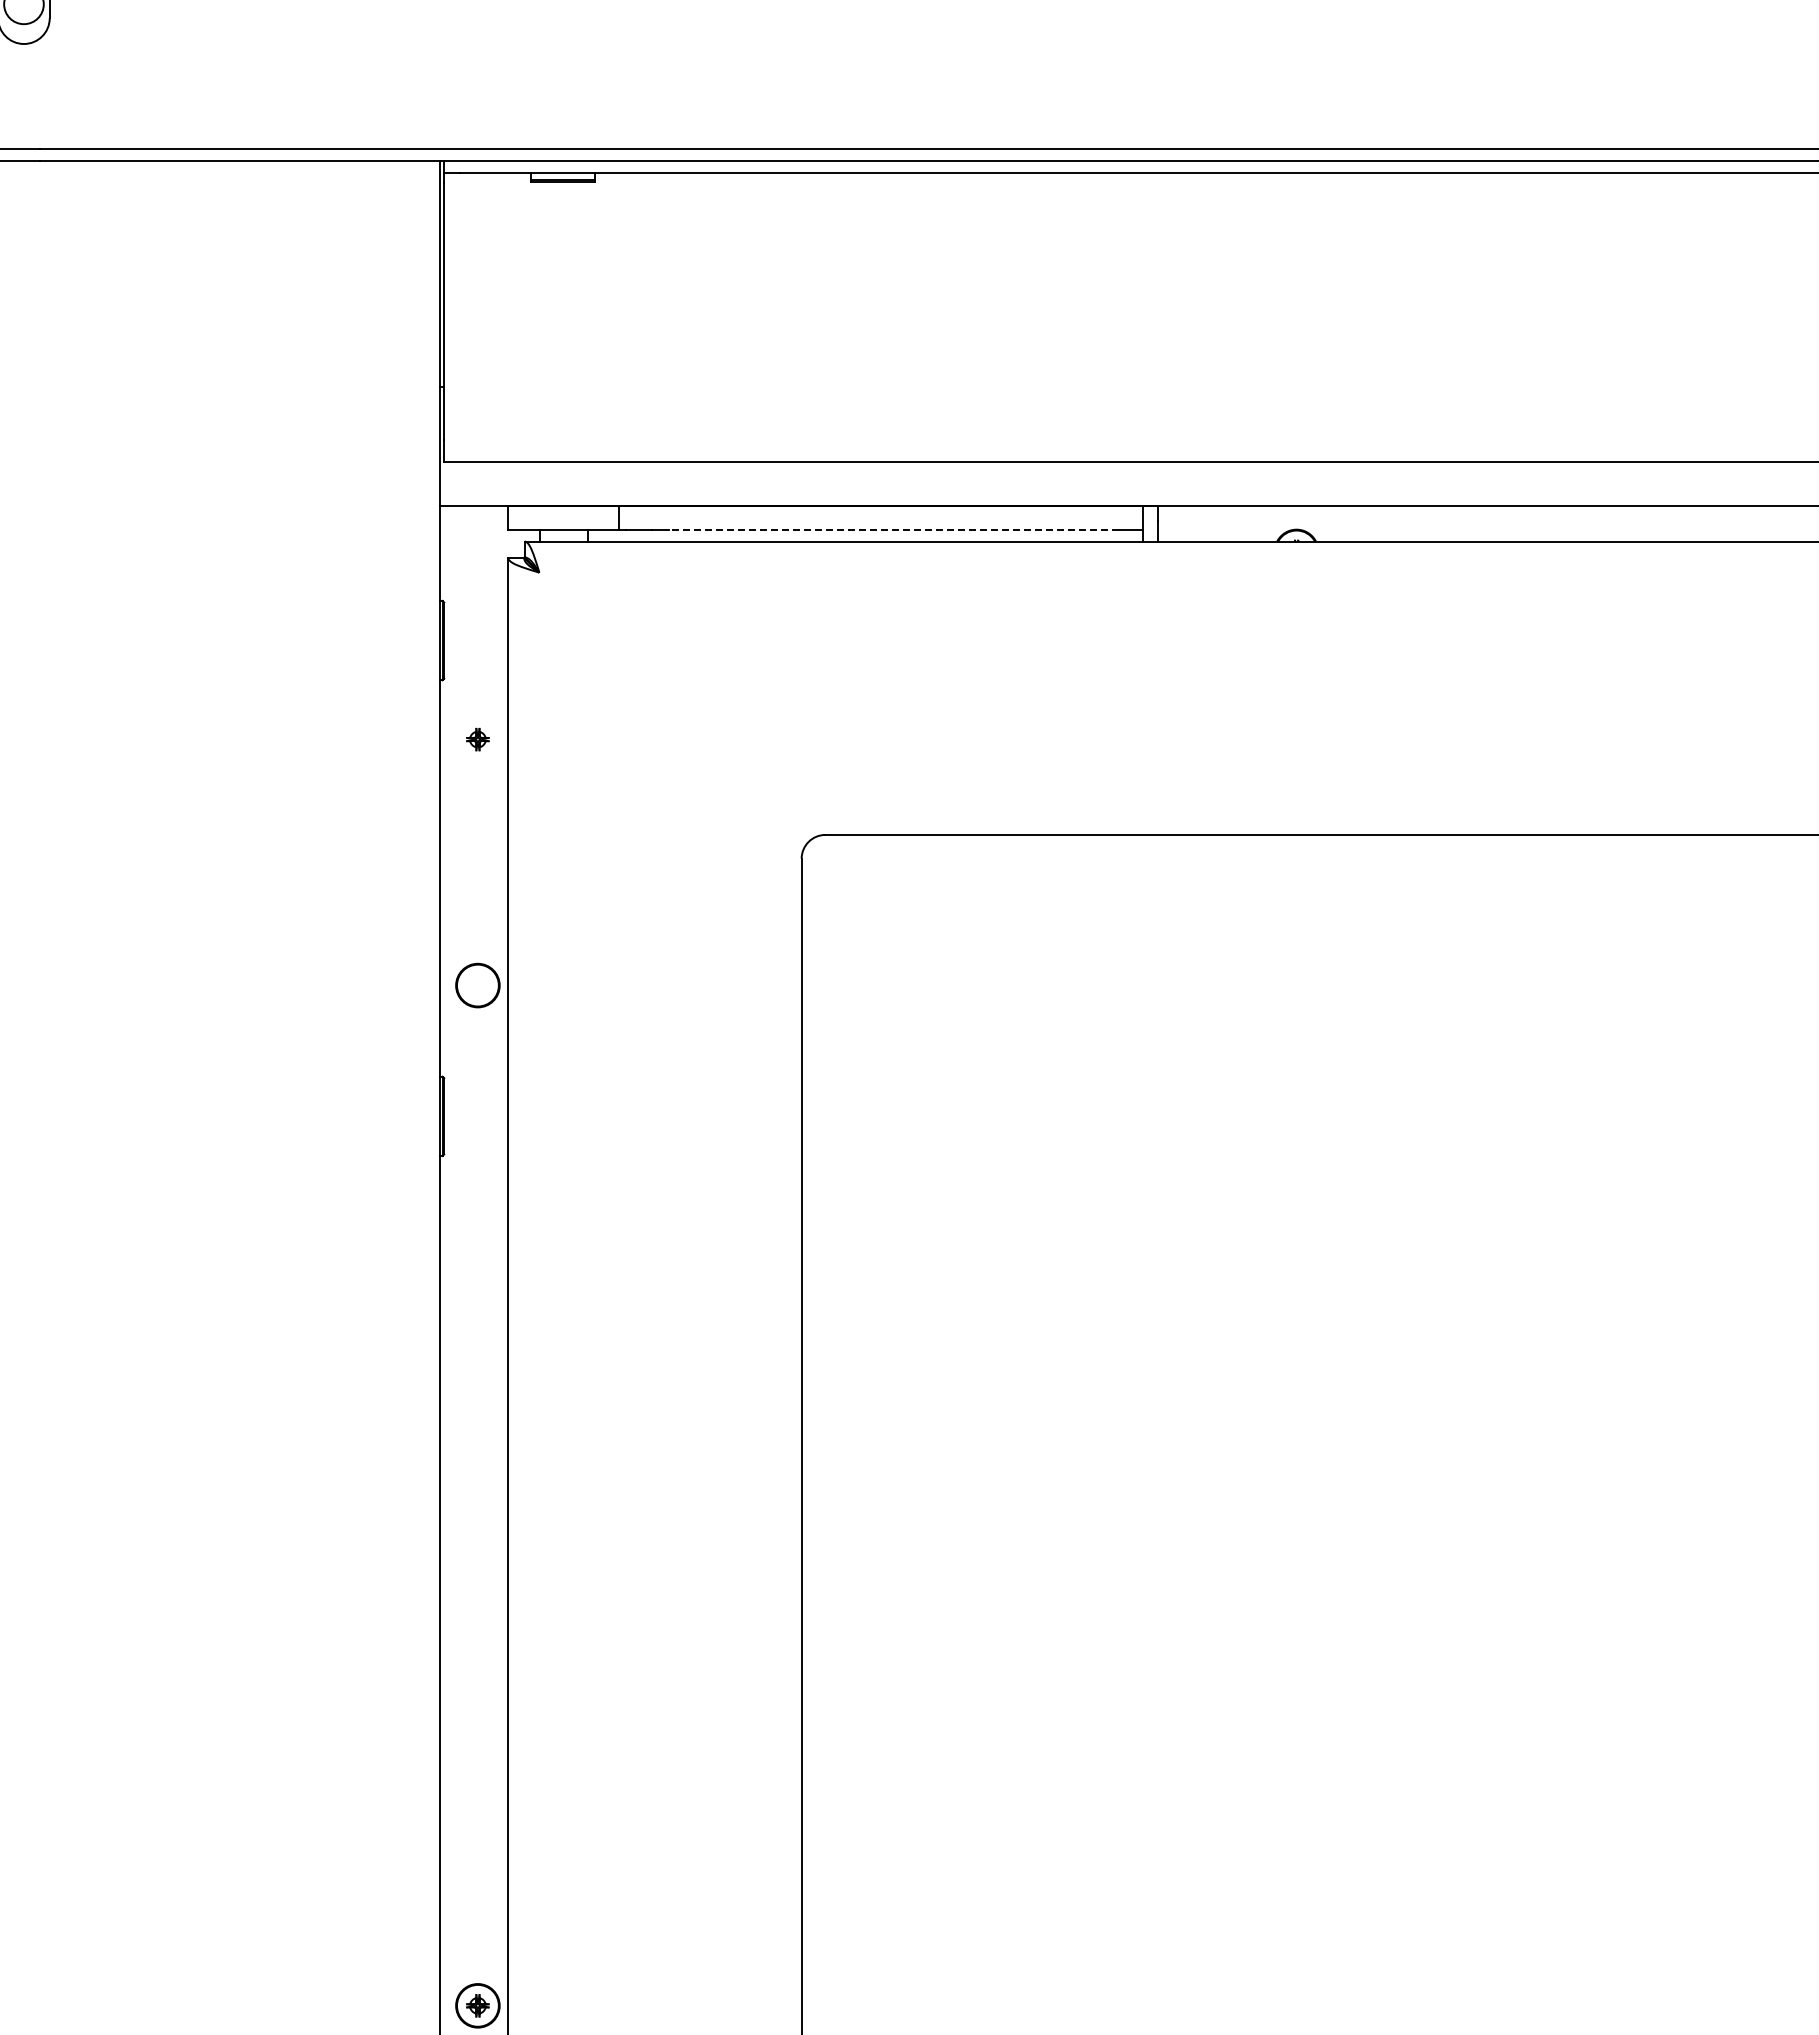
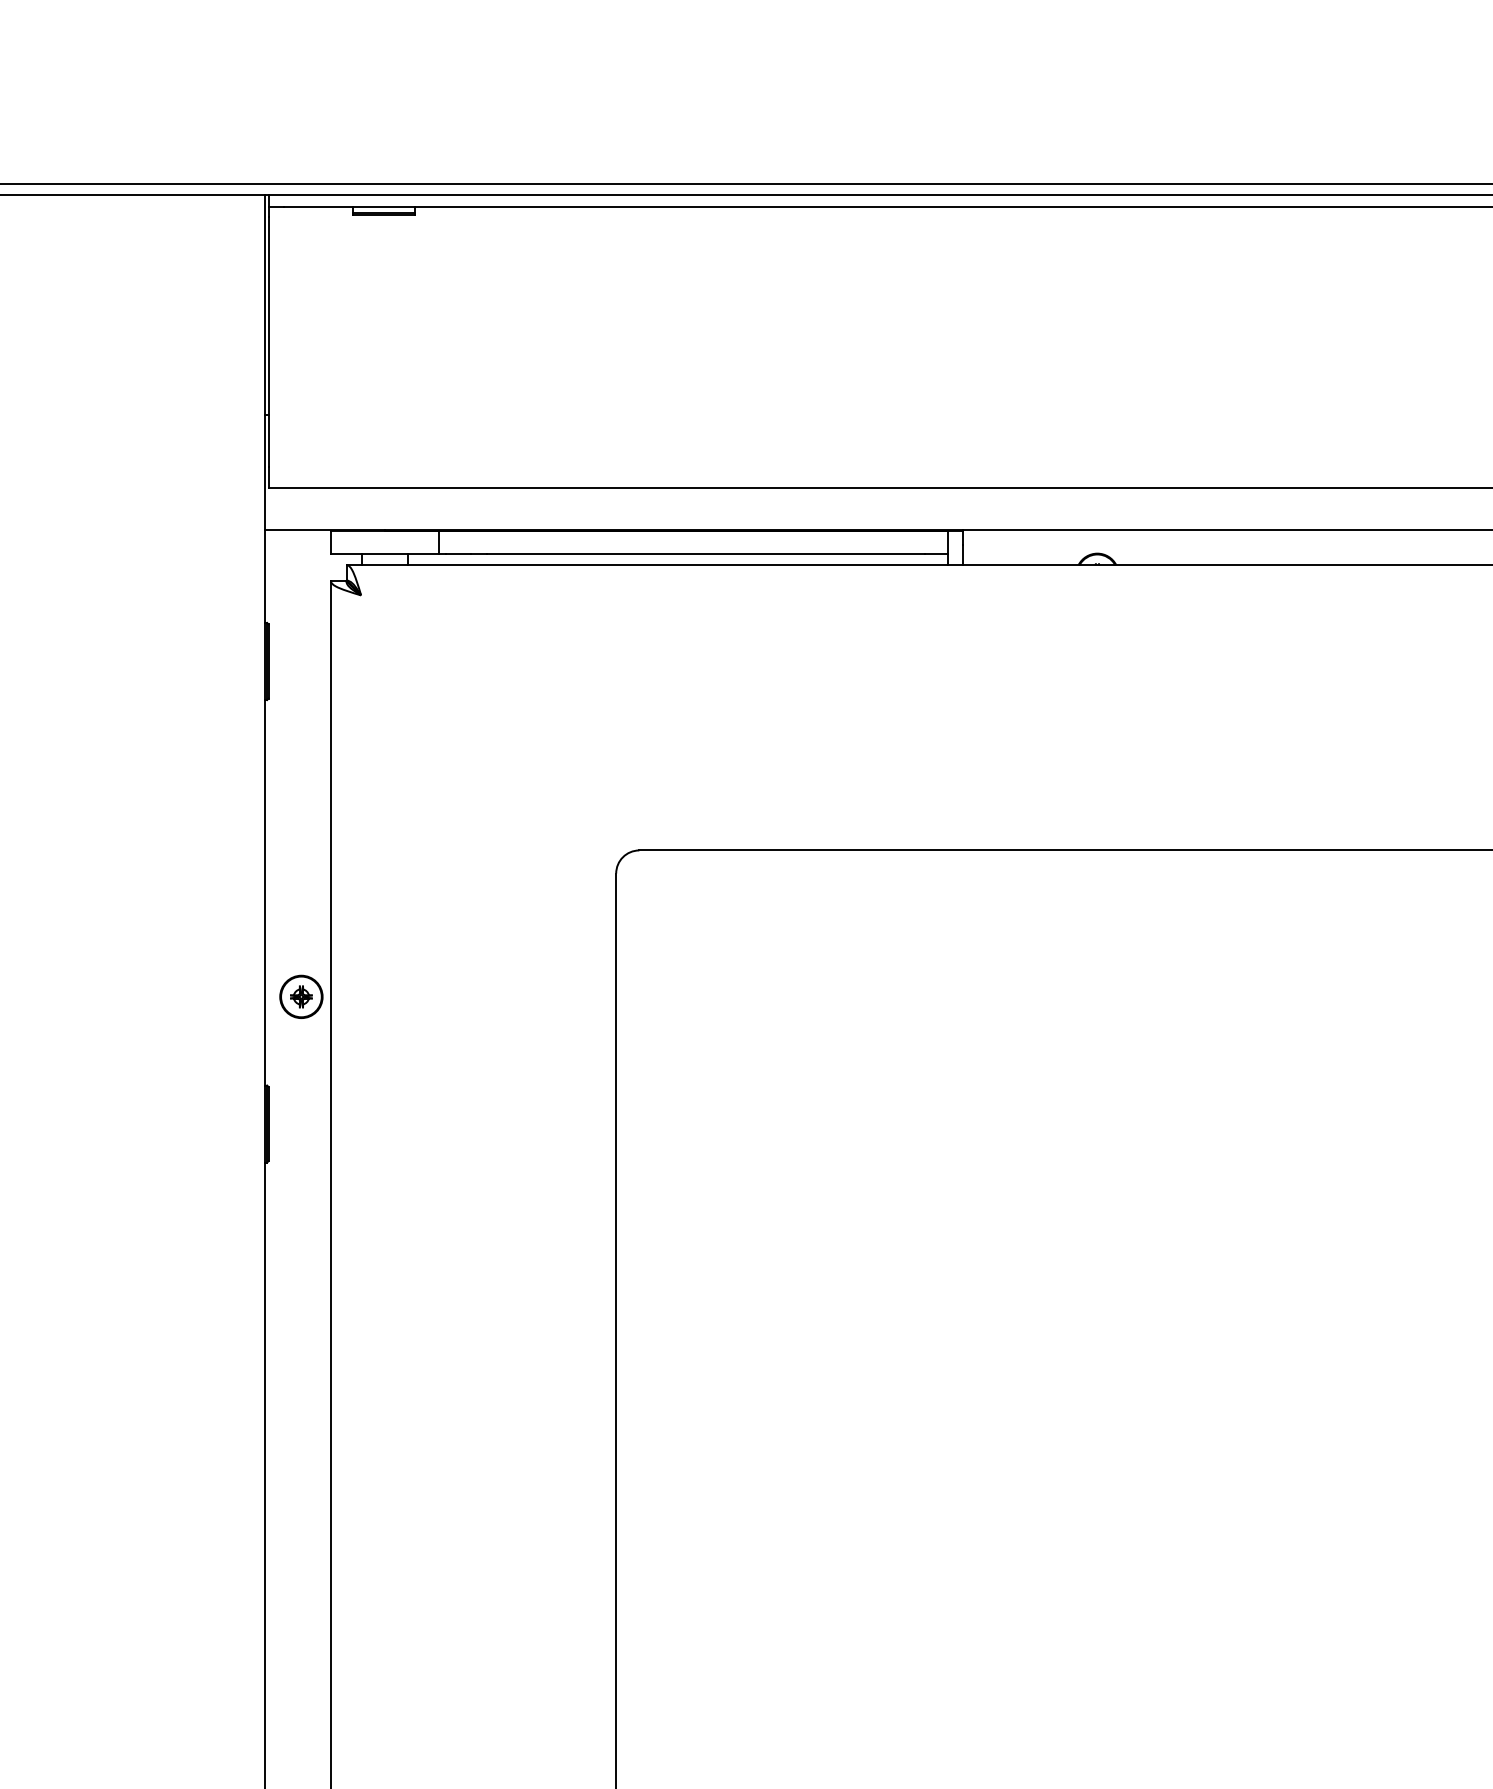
line: (893, 529) -> (705, 553), dashed -> solid
part: (477, 739) -> (301, 996), moved

